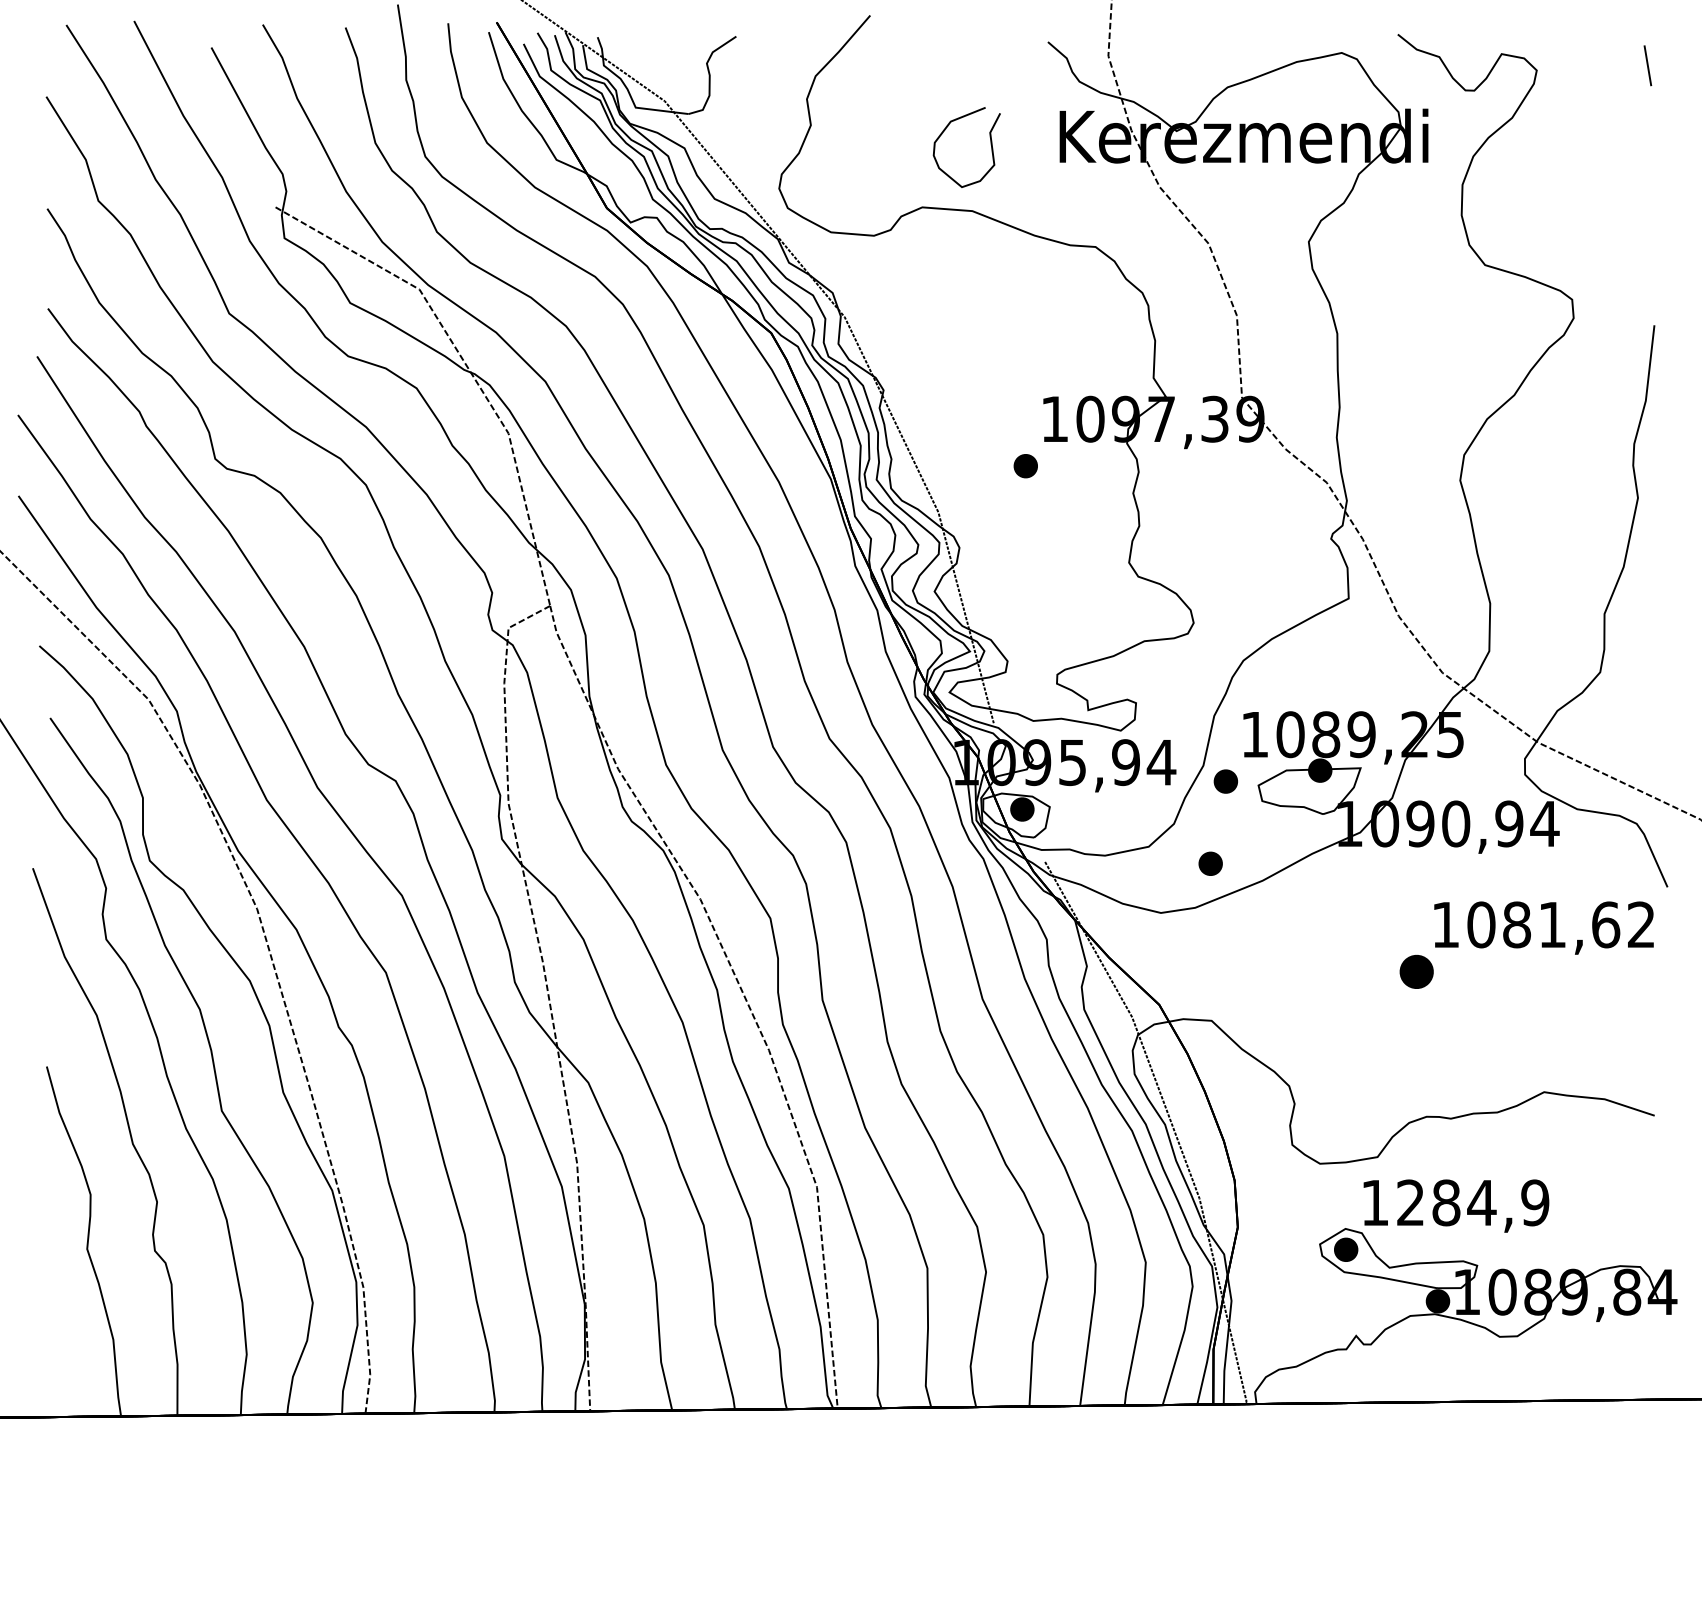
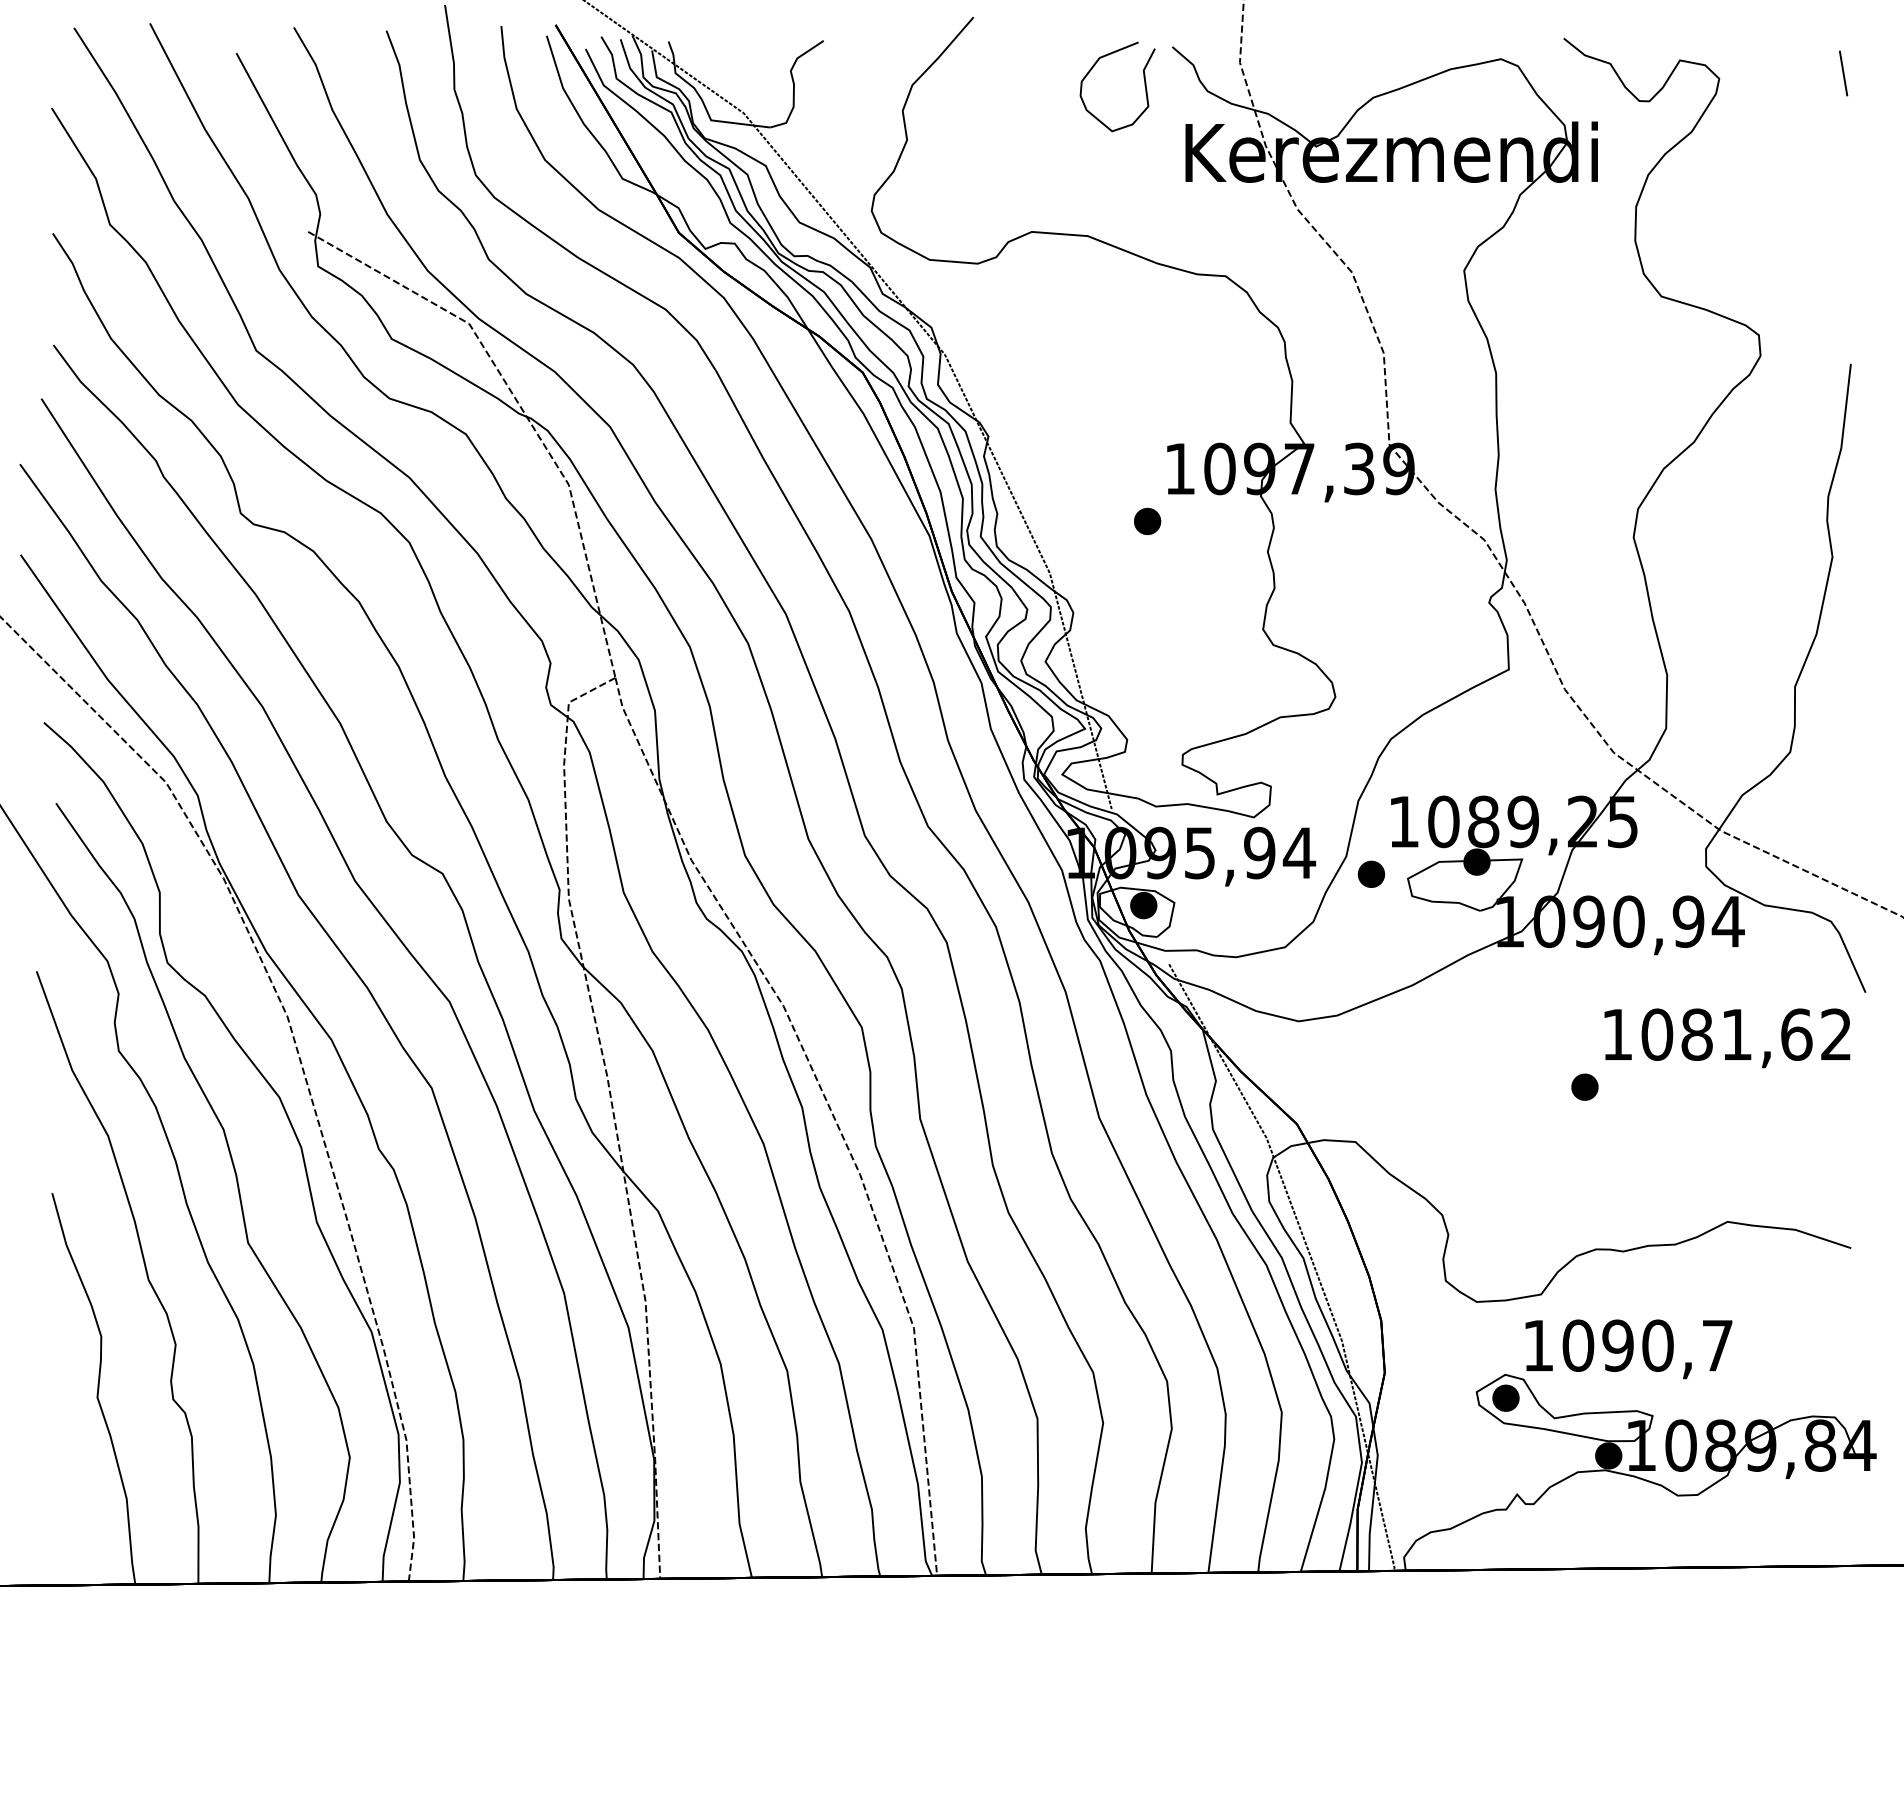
curve: (990, 147) -> (1144, 86), moved
part: (1209, 863) -> (1353, 965), removed
part: (1416, 971) -> (1584, 1086), size x0.71
text: (1472, 1202) -> (1647, 1345), 1284,9 -> 1090,7

